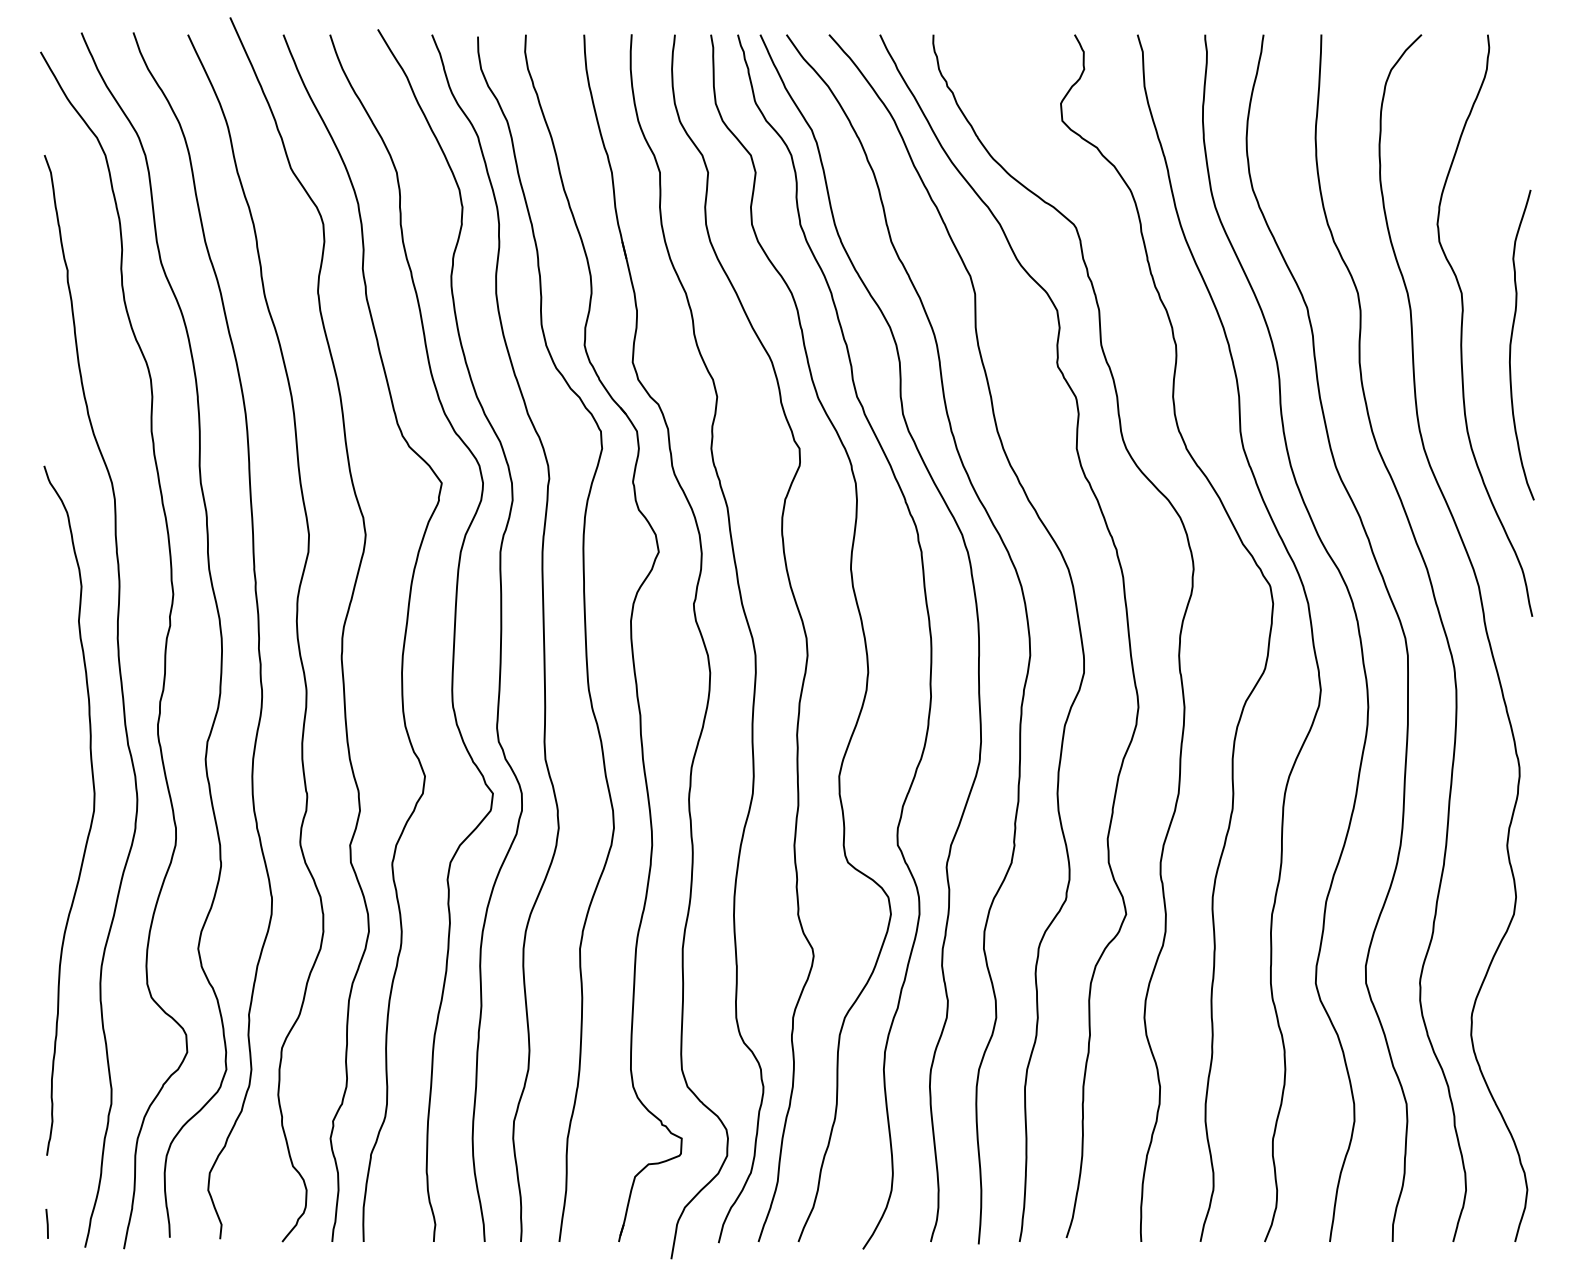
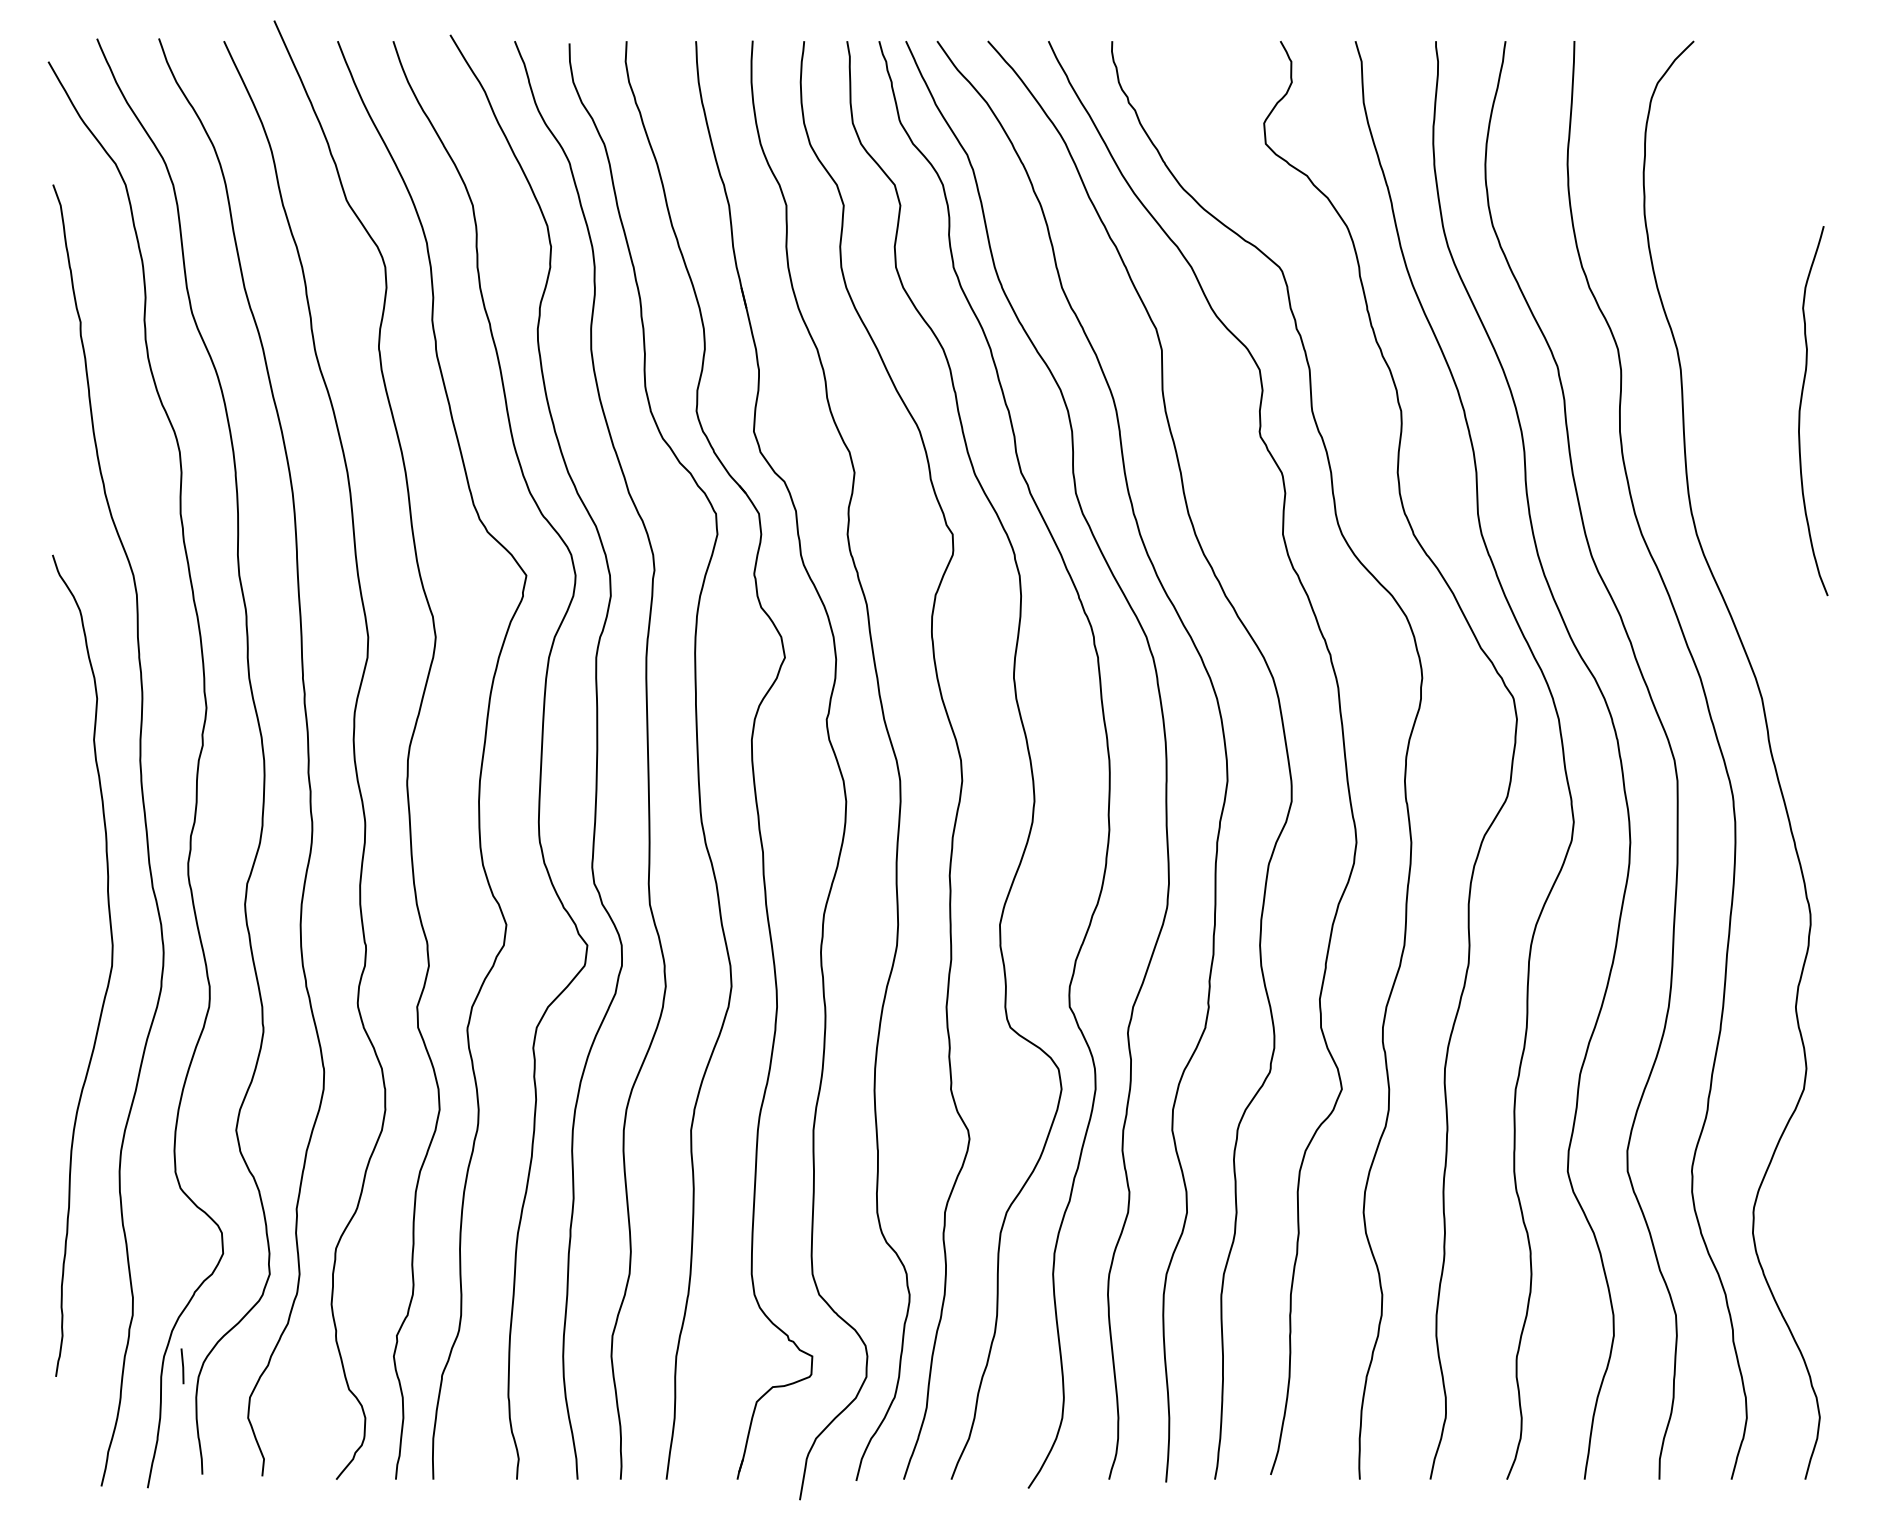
curve: (1463, 319) -> (1743, 380), removed
line: (46, 1223) -> (181, 1365), moved

